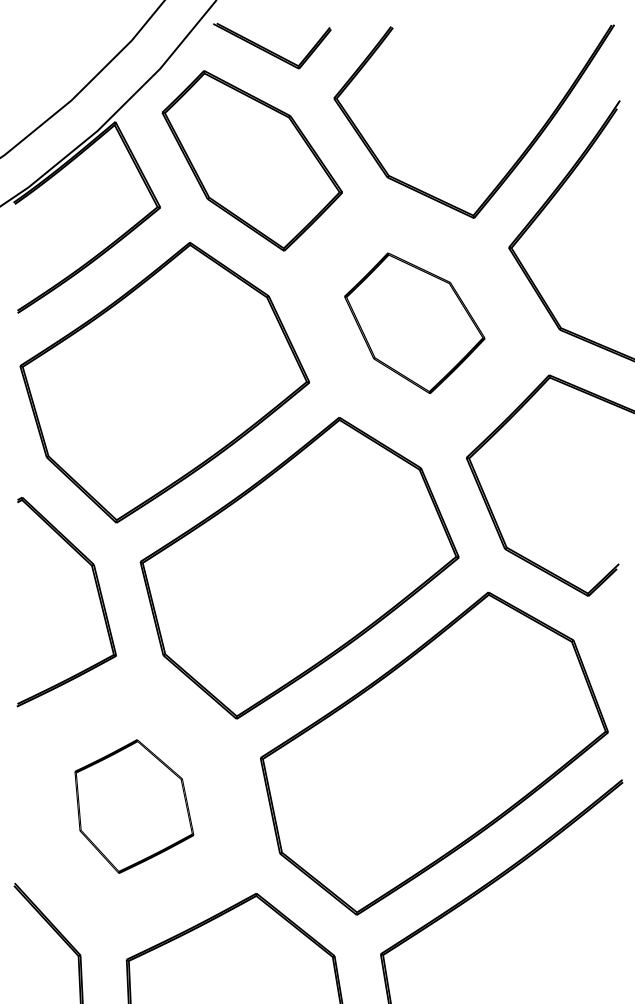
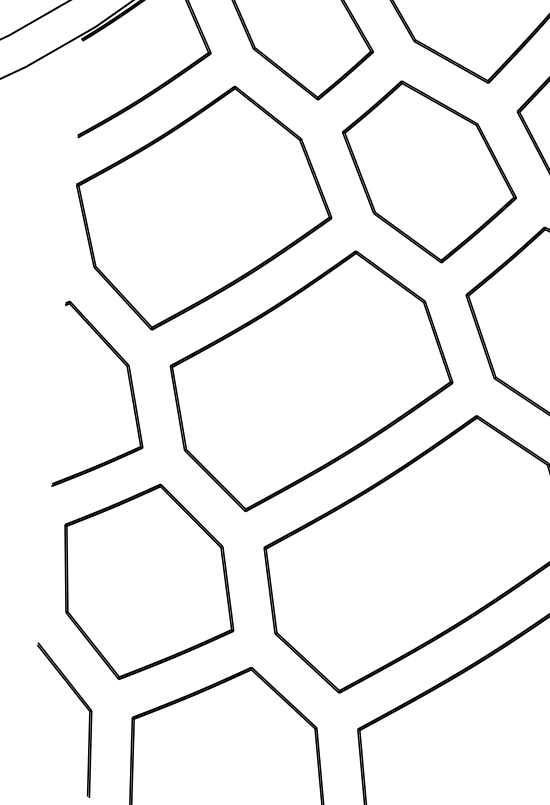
part: (414, 323) -> (428, 172), size x1.43
part: (134, 806) -> (149, 582), size x1.67

